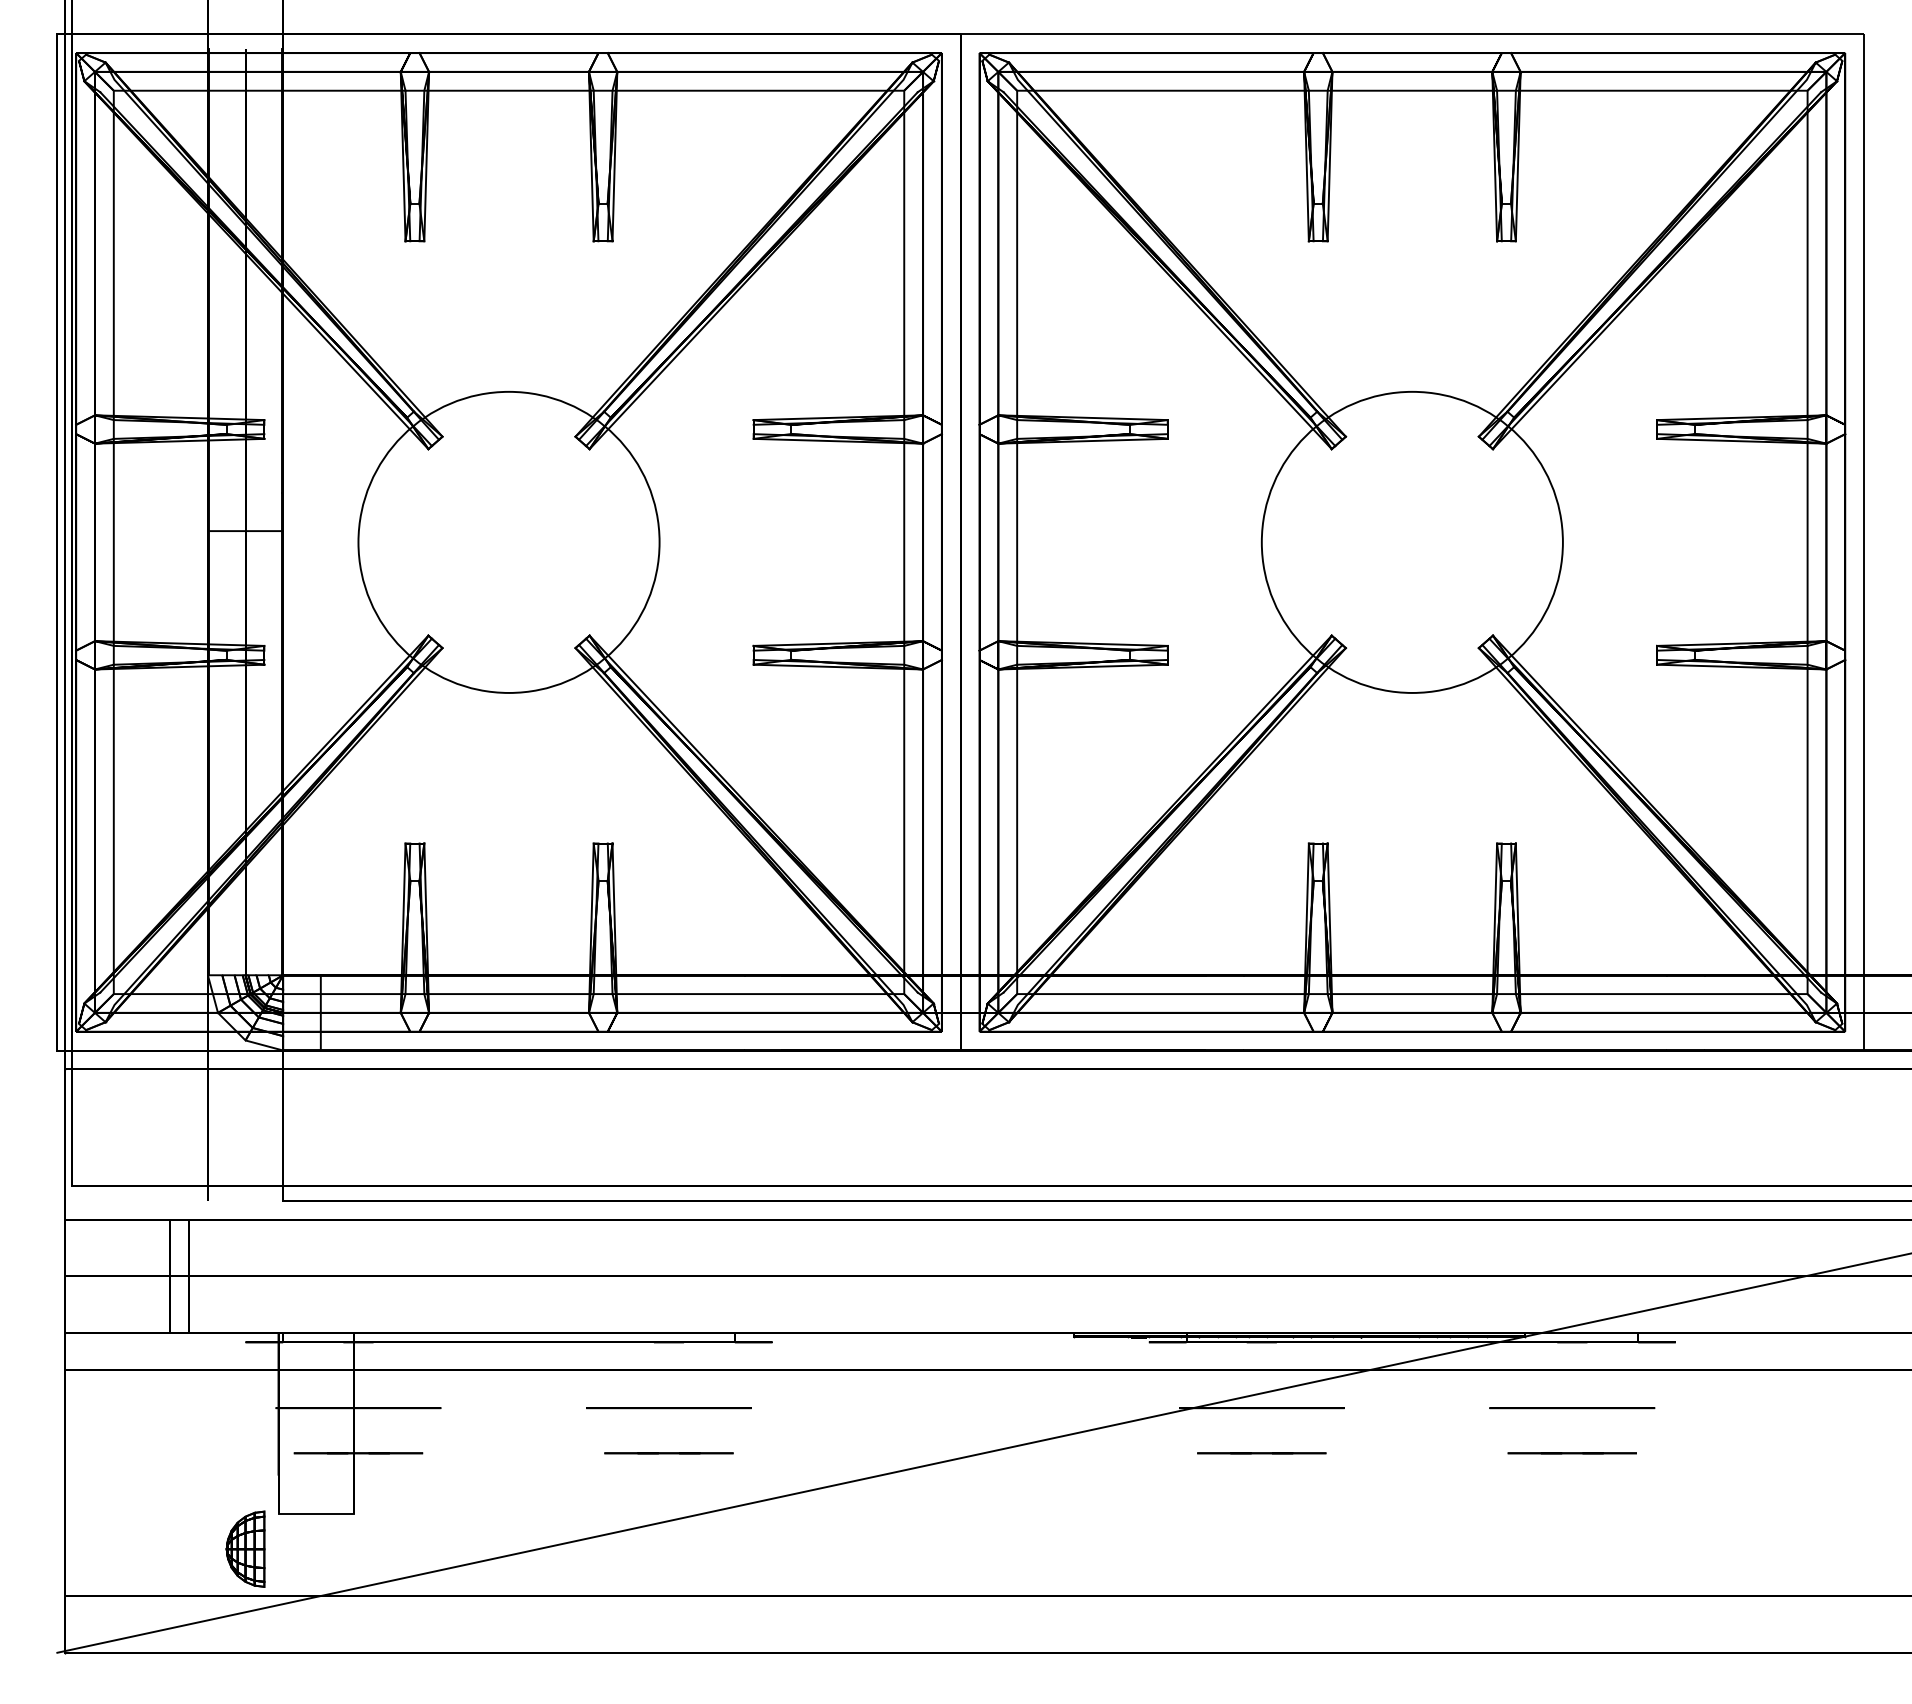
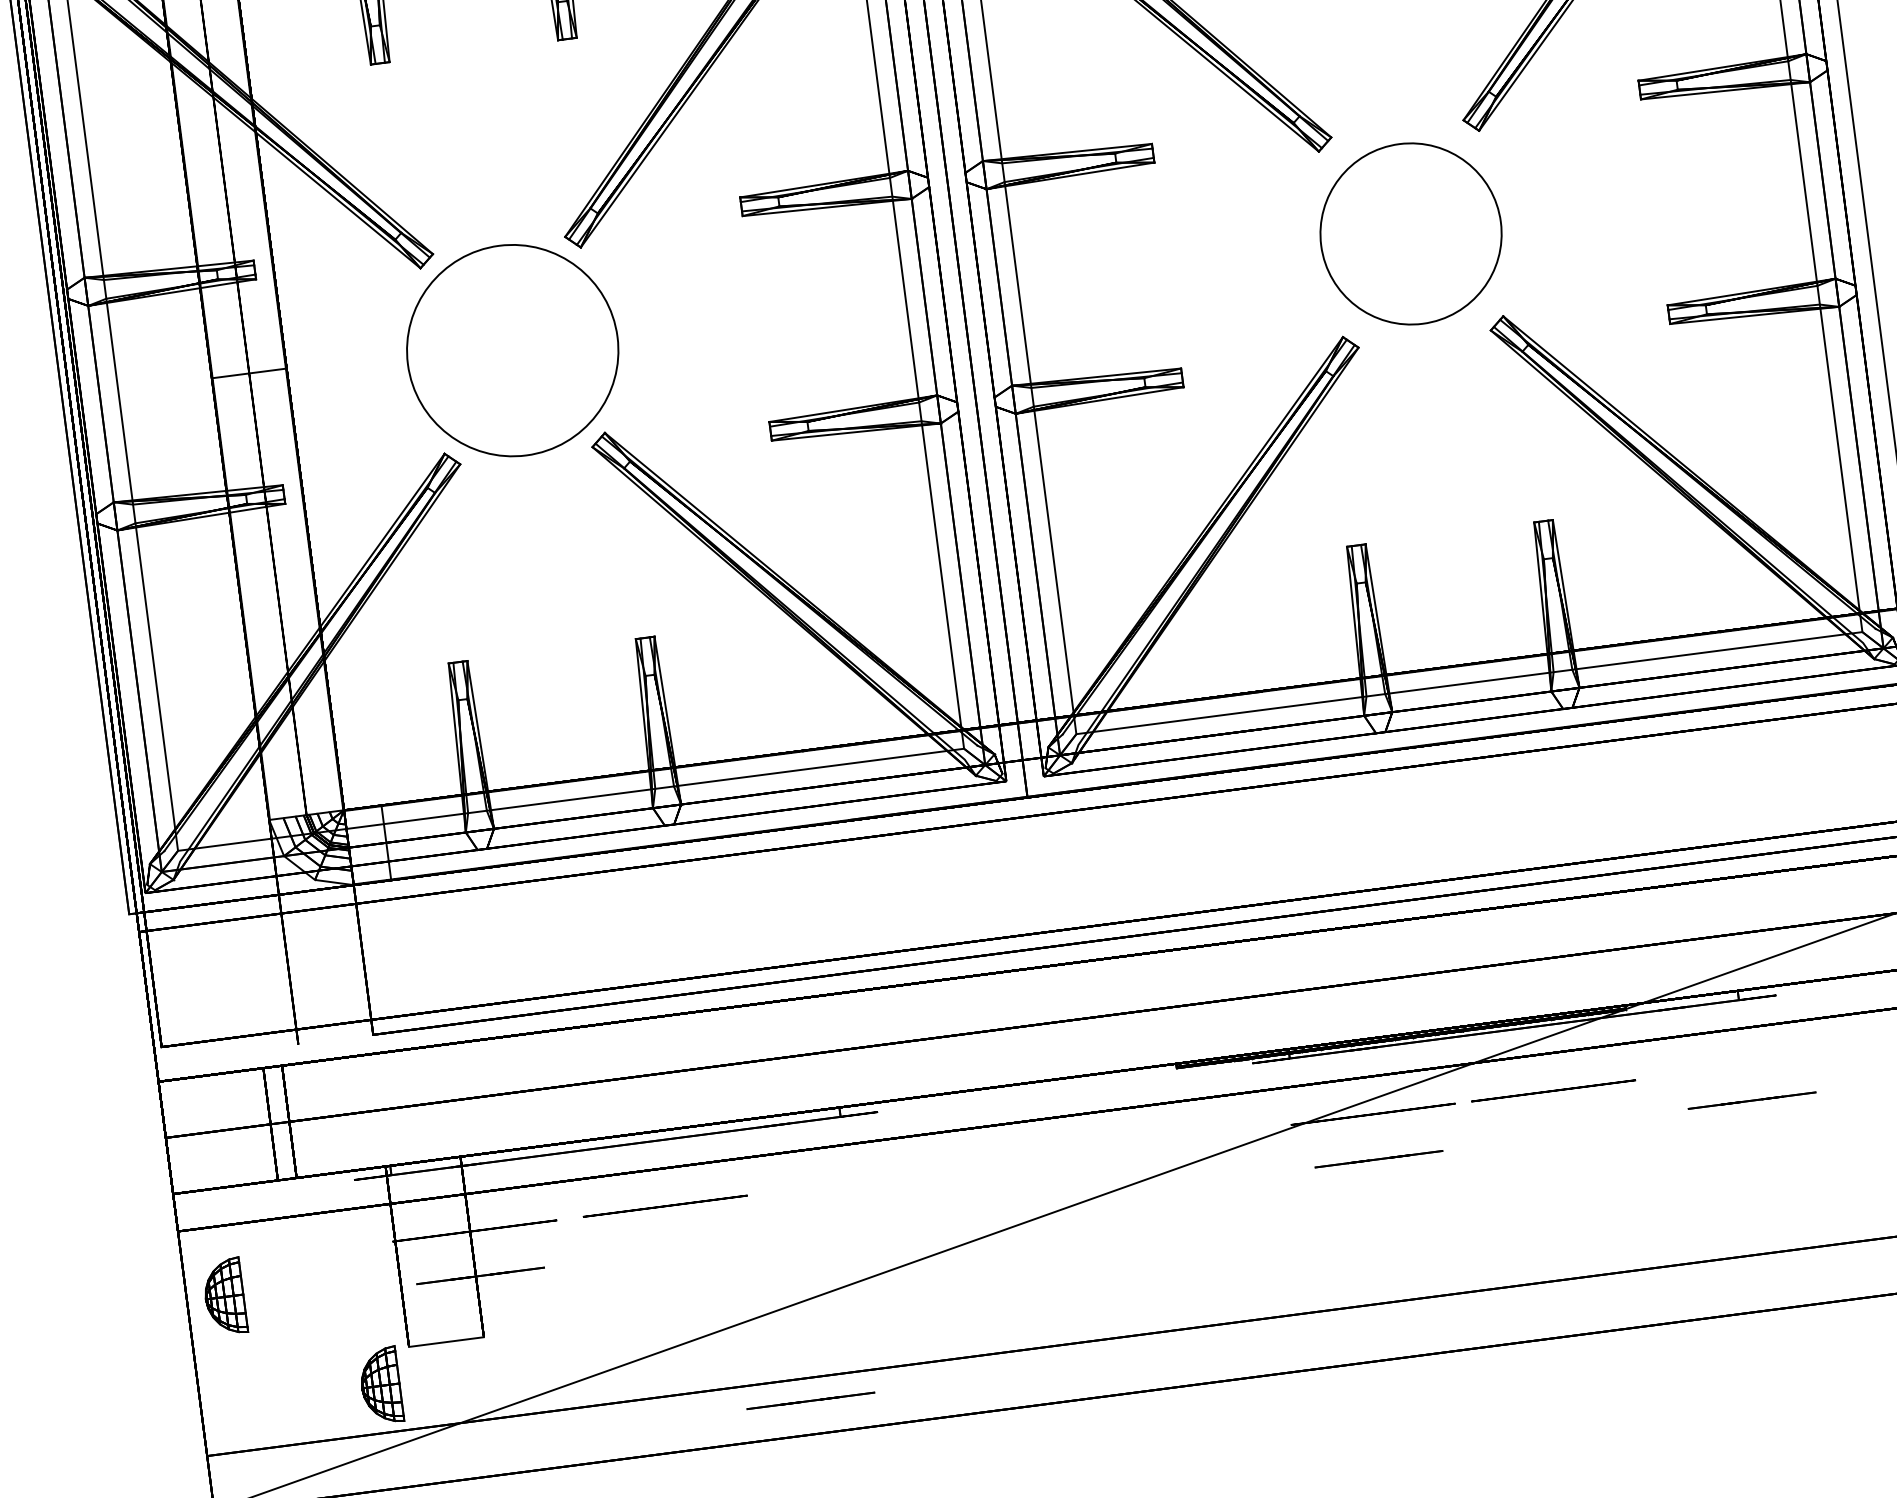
circle: (508, 541) -> (512, 349), size x0.7
circle: (1411, 541) -> (1410, 233), size x0.6
circle: (668, 1408) -> (664, 1206), moved
circle: (1572, 1408) -> (1553, 1091), moved
part: (102, 1440) -> (224, 1296), added
line: (668, 1453) -> (810, 1401), moved
line: (1571, 1453) -> (1751, 1100), moved

